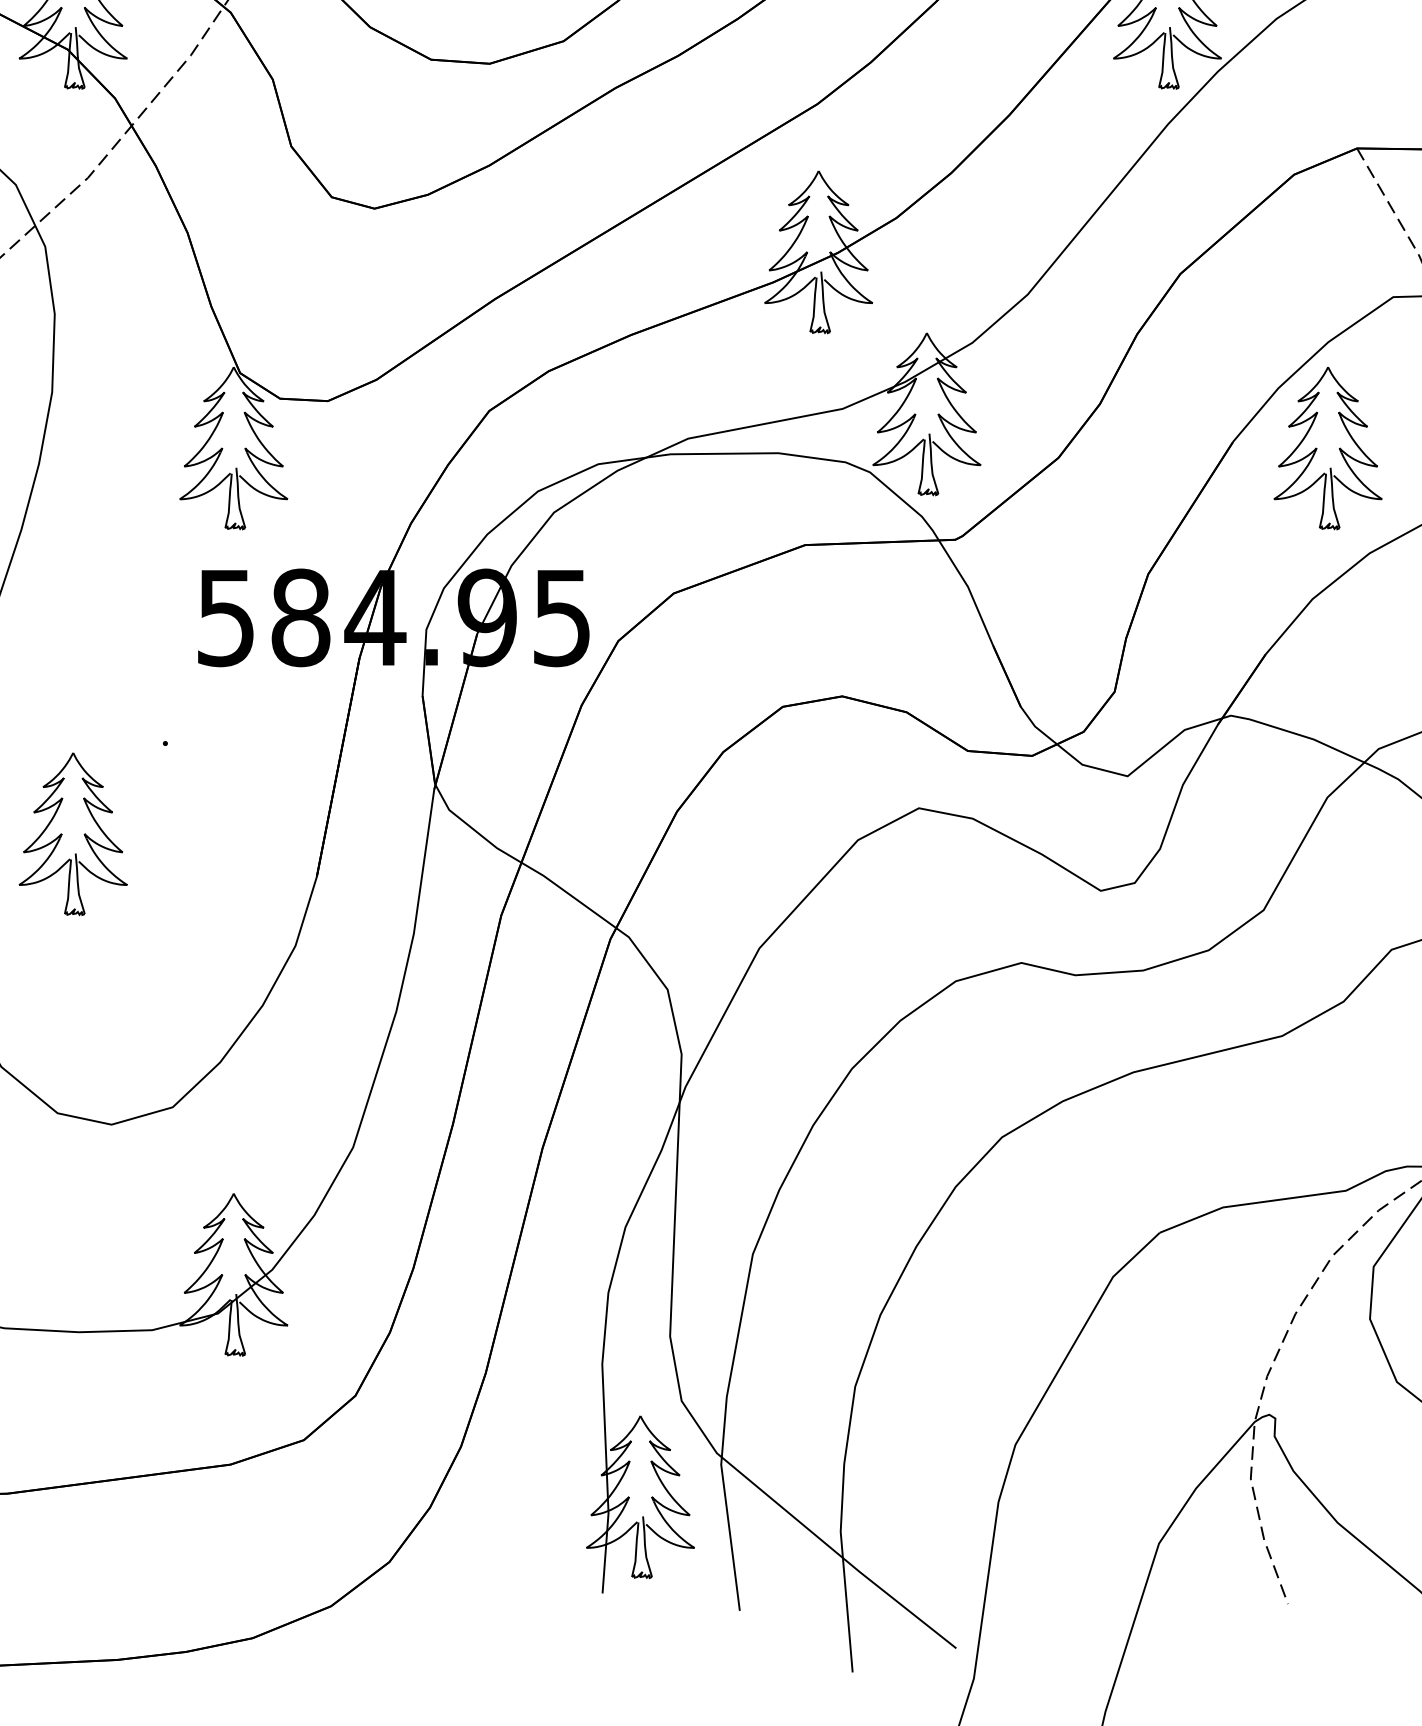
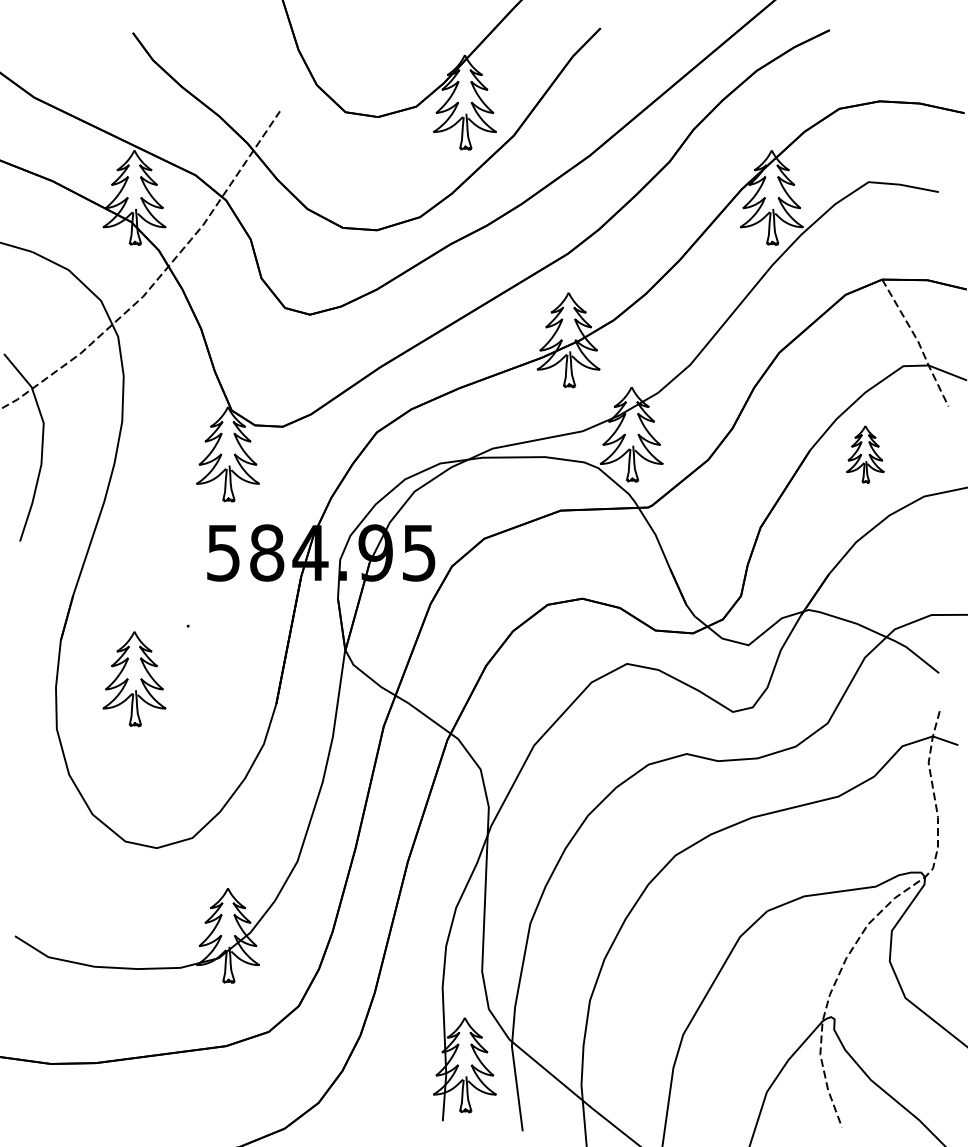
part: (1328, 448) -> (865, 454), size x0.6

